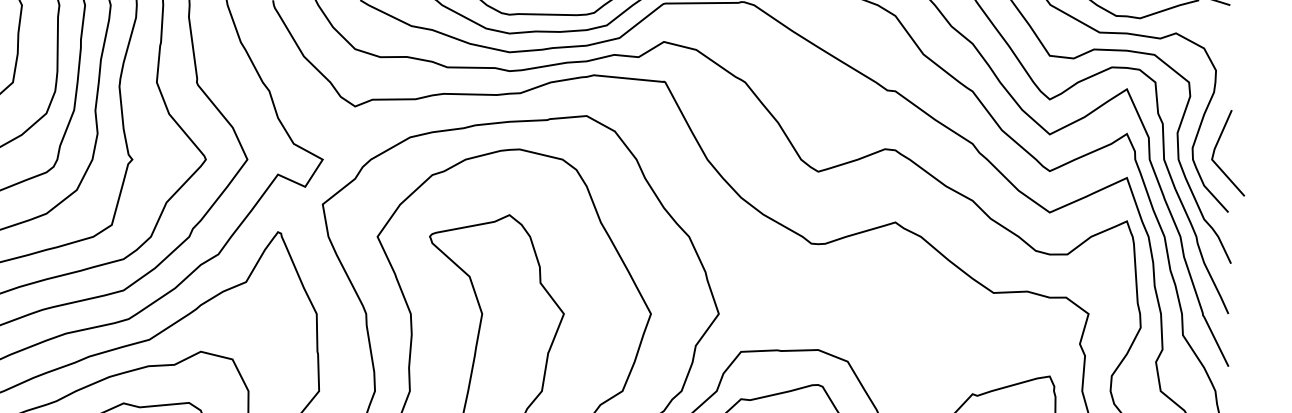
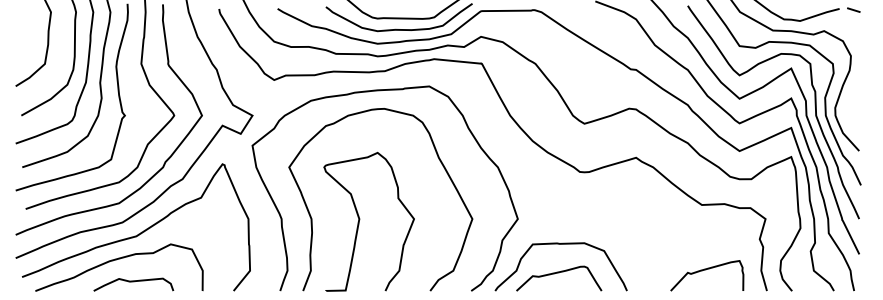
line: (1216, 148) -> (851, 108), removed

